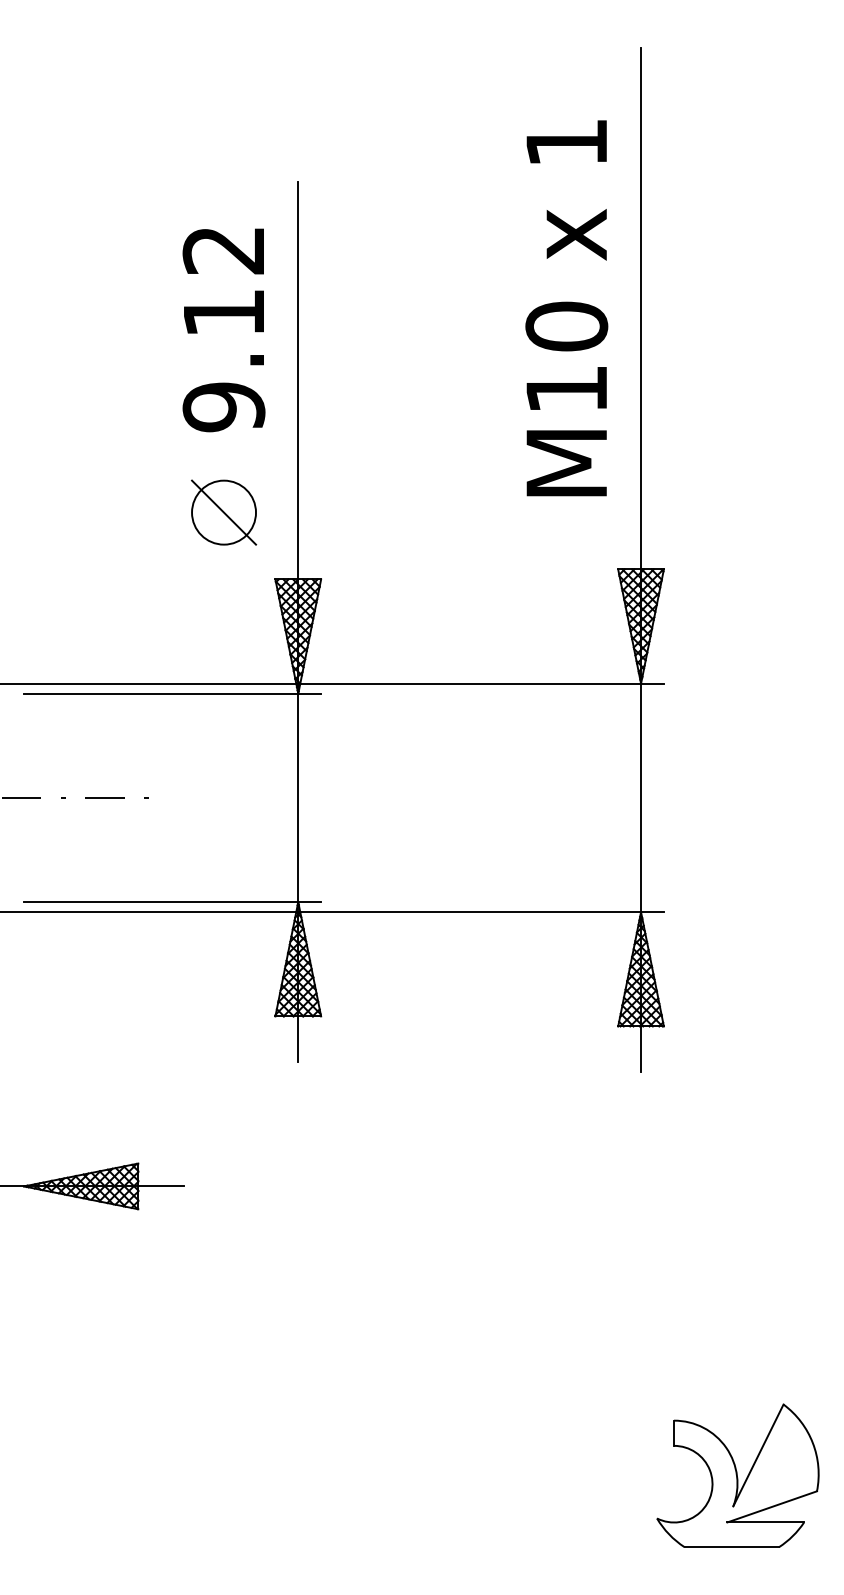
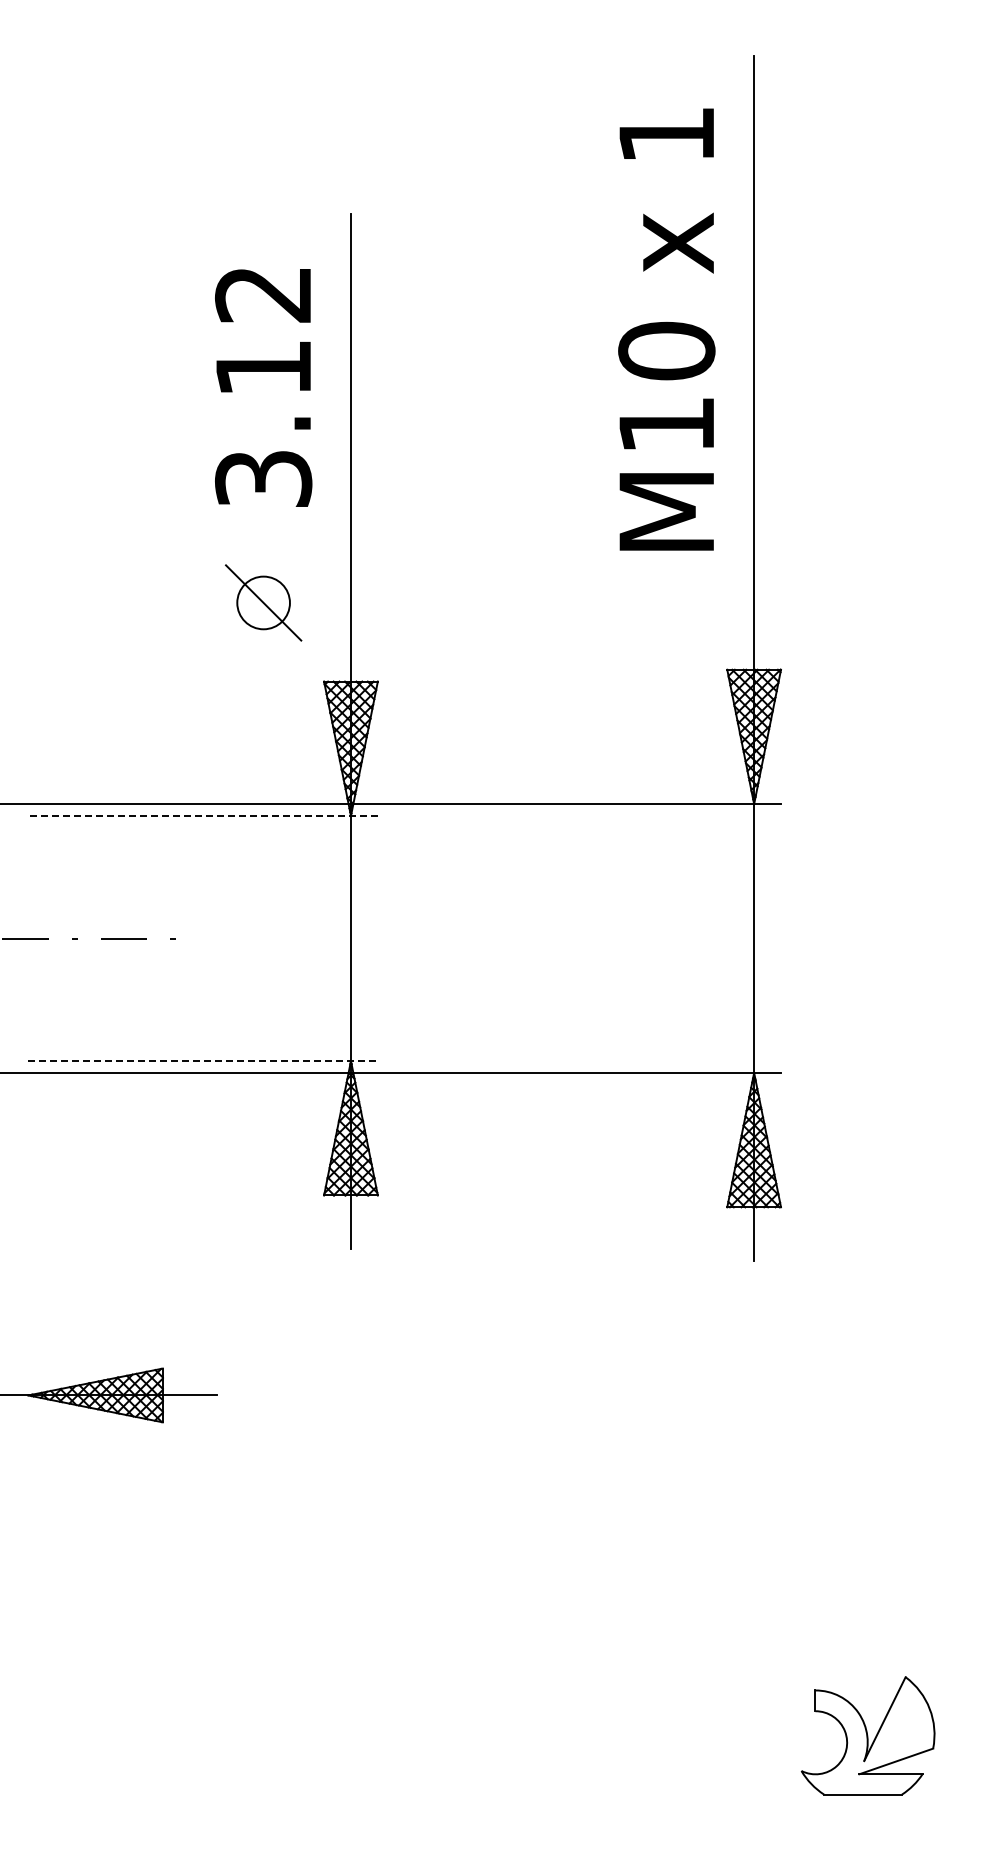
text: (566, 308) -> (666, 329), moved
text: (223, 407) -> (263, 479), 9.12 -> 3.12
circle: (223, 512) -> (263, 602), size x0.7
line: (172, 693) -> (203, 815), solid -> dashed
line: (172, 902) -> (203, 1061), solid -> dashed
part: (737, 1475) -> (867, 1735), size x0.7

